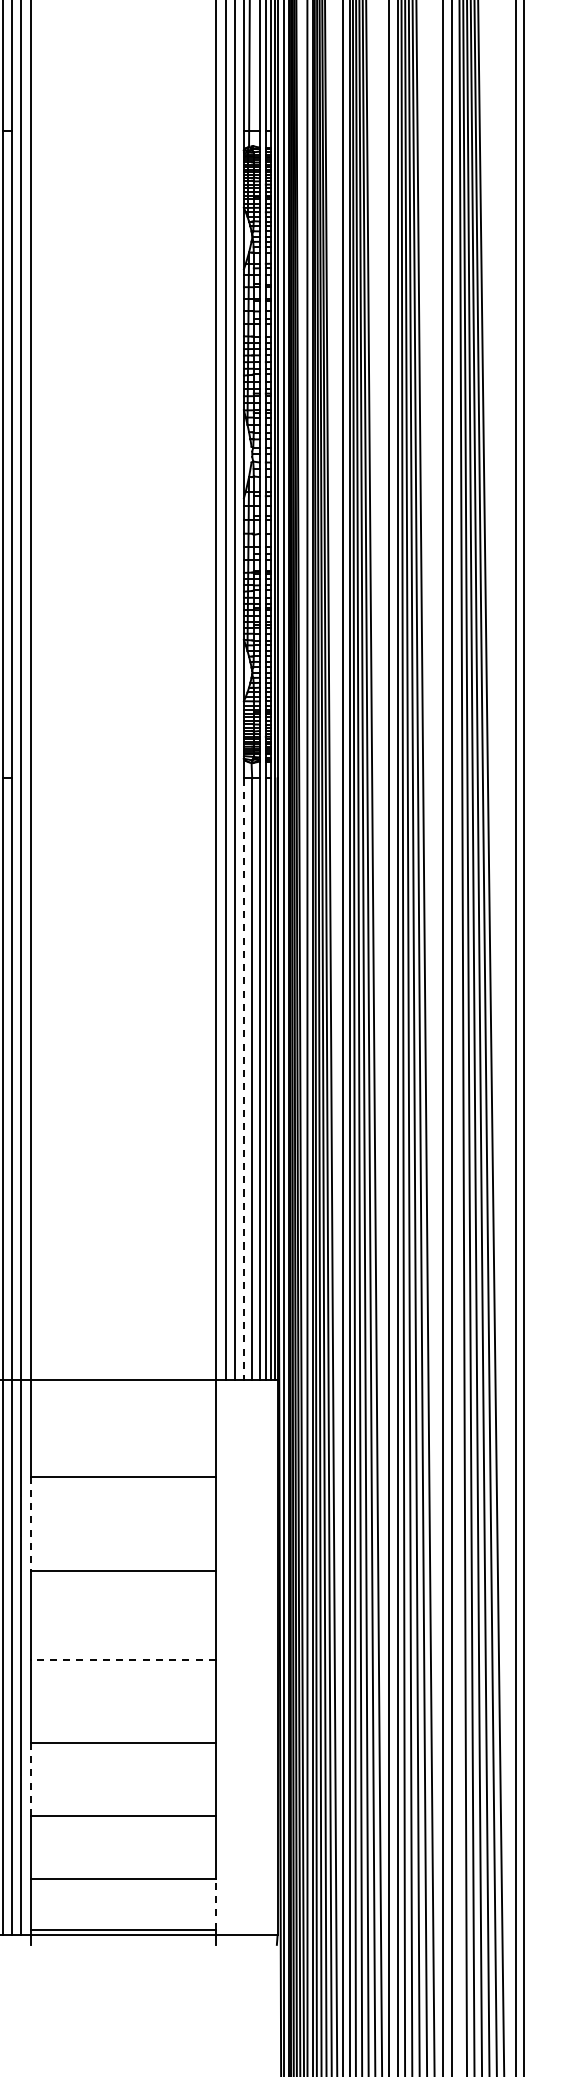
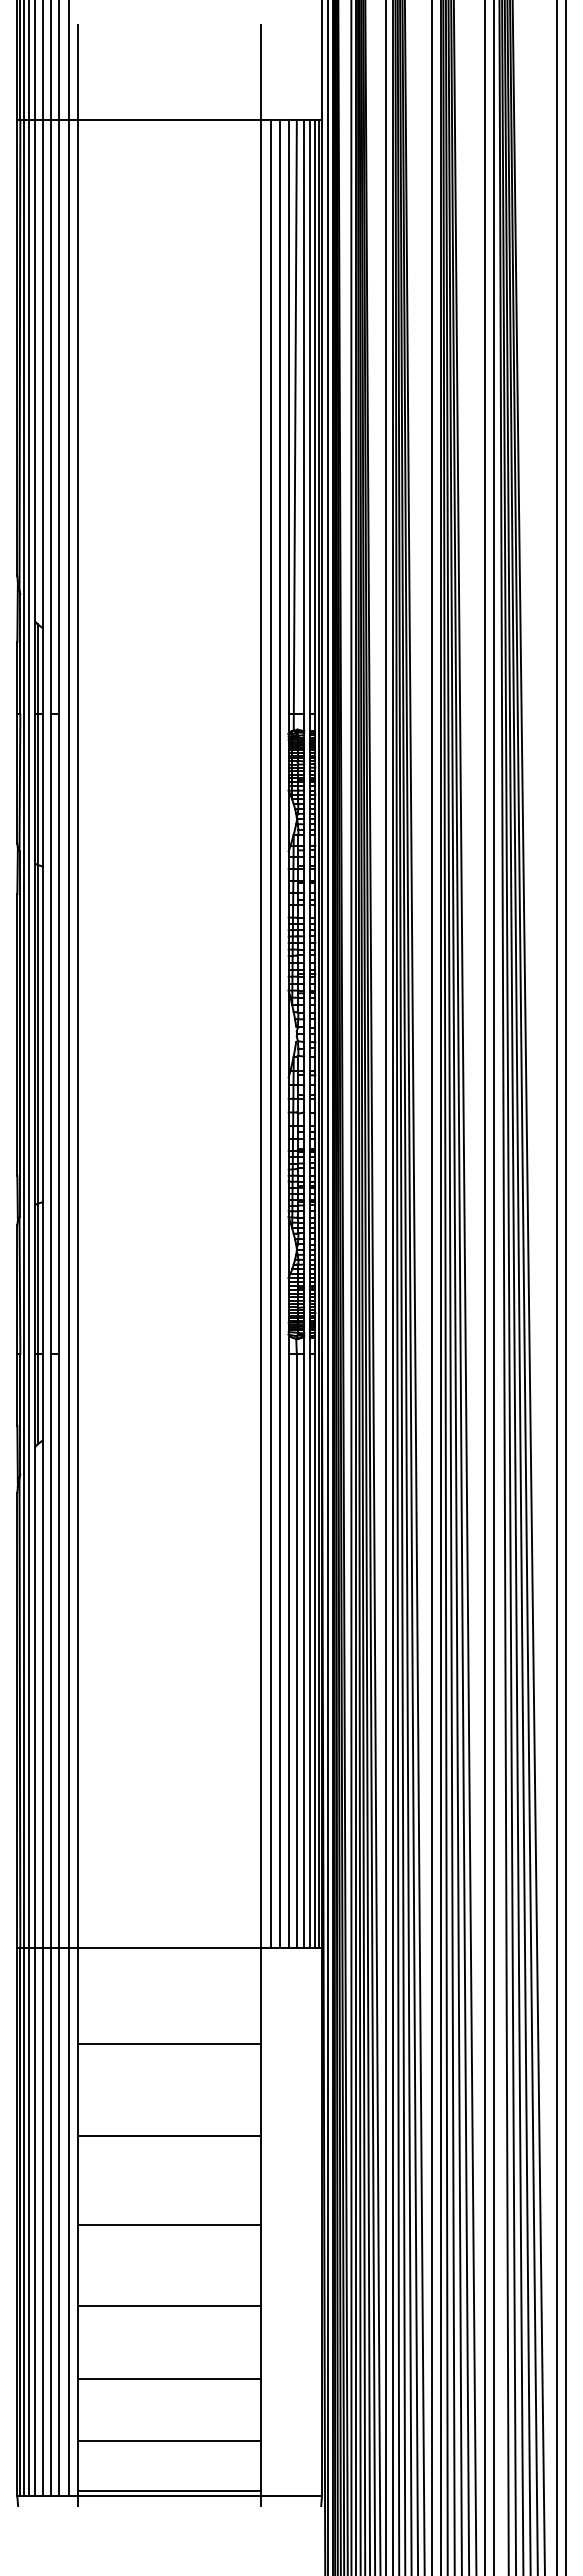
line: (243, 1079) -> (288, 1651), dashed -> solid
line: (31, 1524) -> (78, 2090), dashed -> solid
line: (123, 1659) -> (169, 2224), dashed -> solid
line: (31, 1779) -> (78, 2342), dashed -> solid
line: (216, 1904) -> (261, 2466), dashed -> solid

